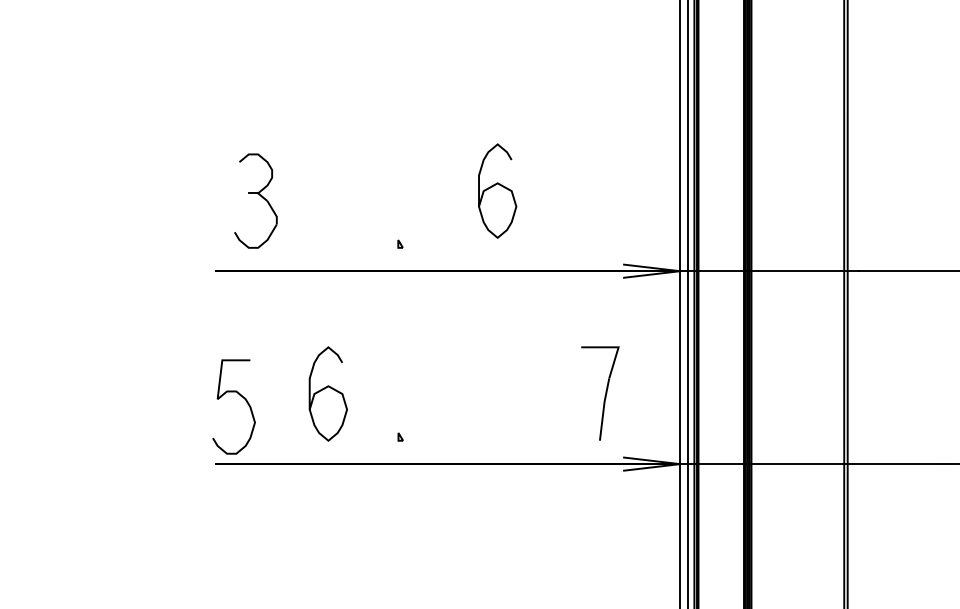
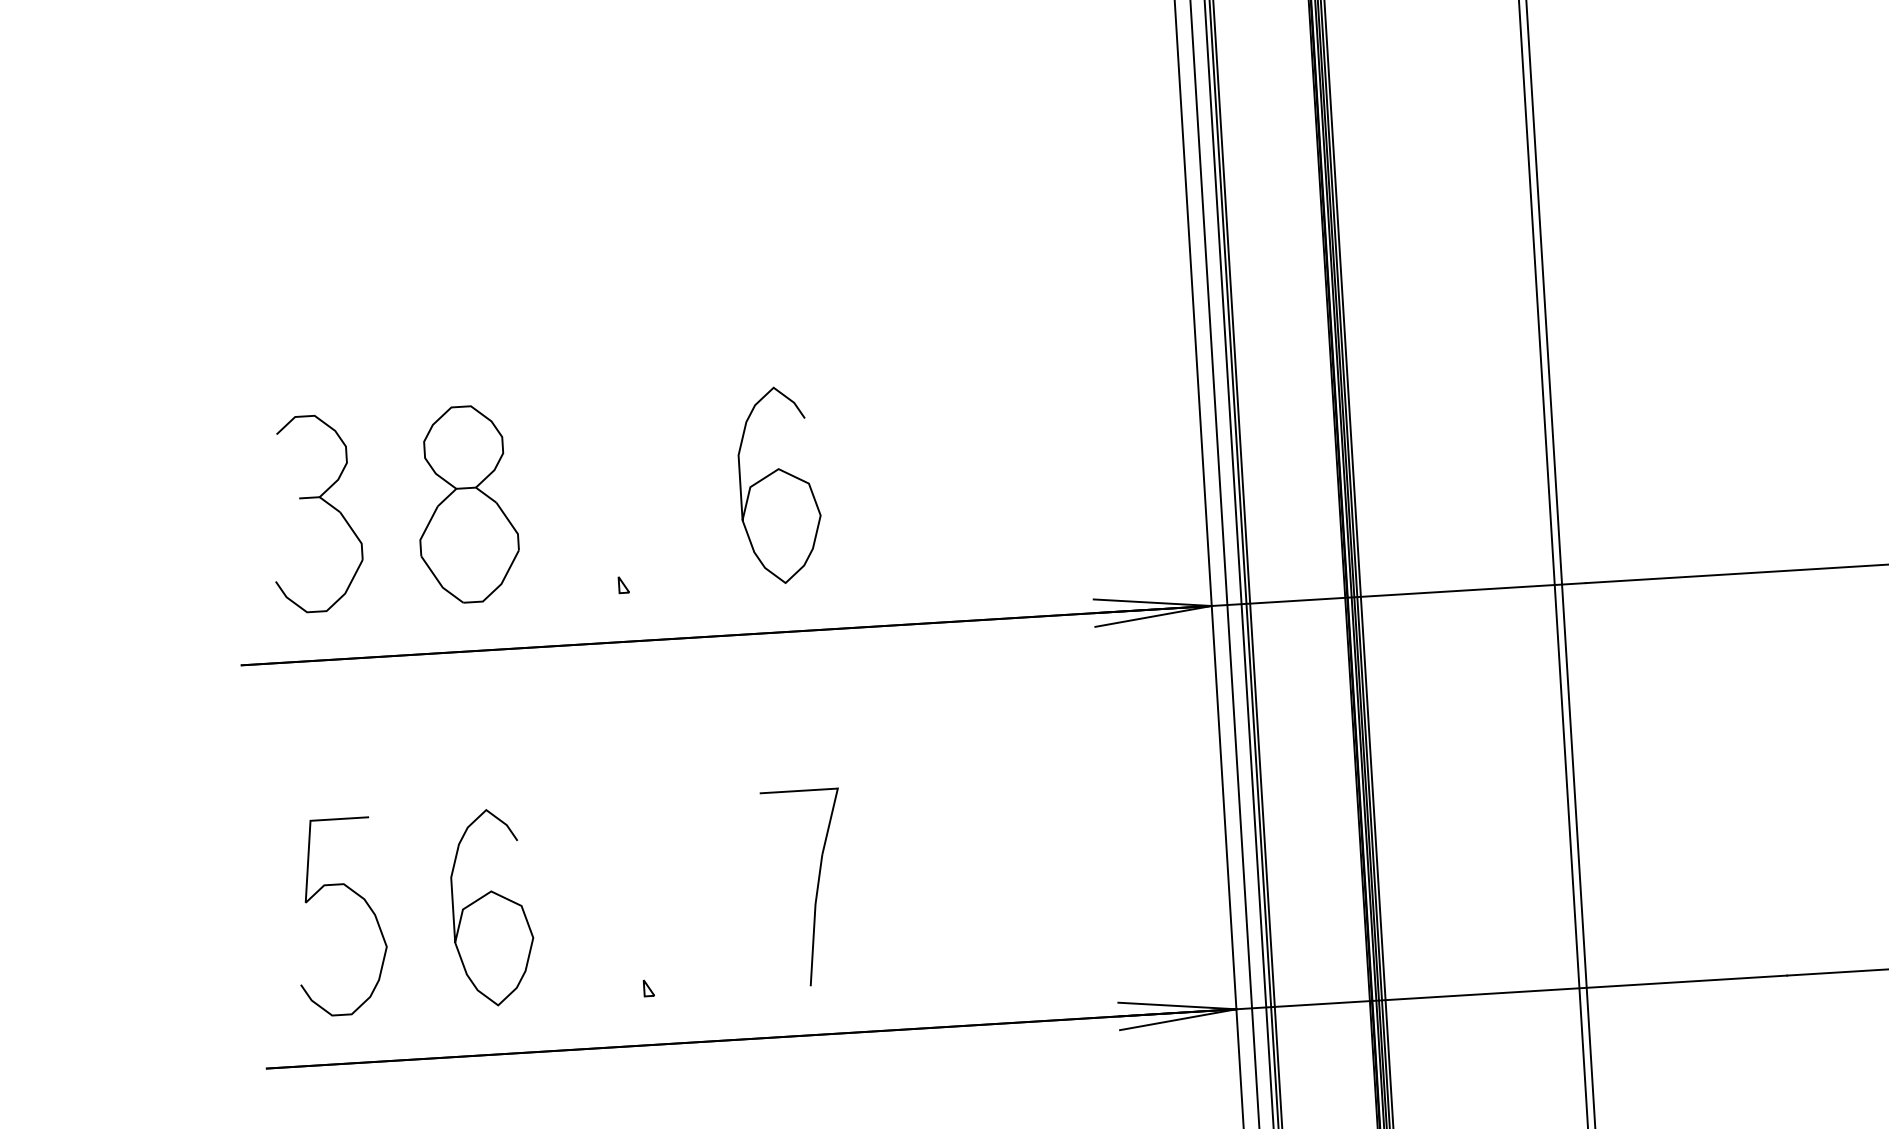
curve: (494, 186) -> (772, 476), moved
part: (328, 200) -> (467, 503), added
part: (600, 393) -> (805, 887), moved
curve: (240, 396) -> (353, 894), moved

